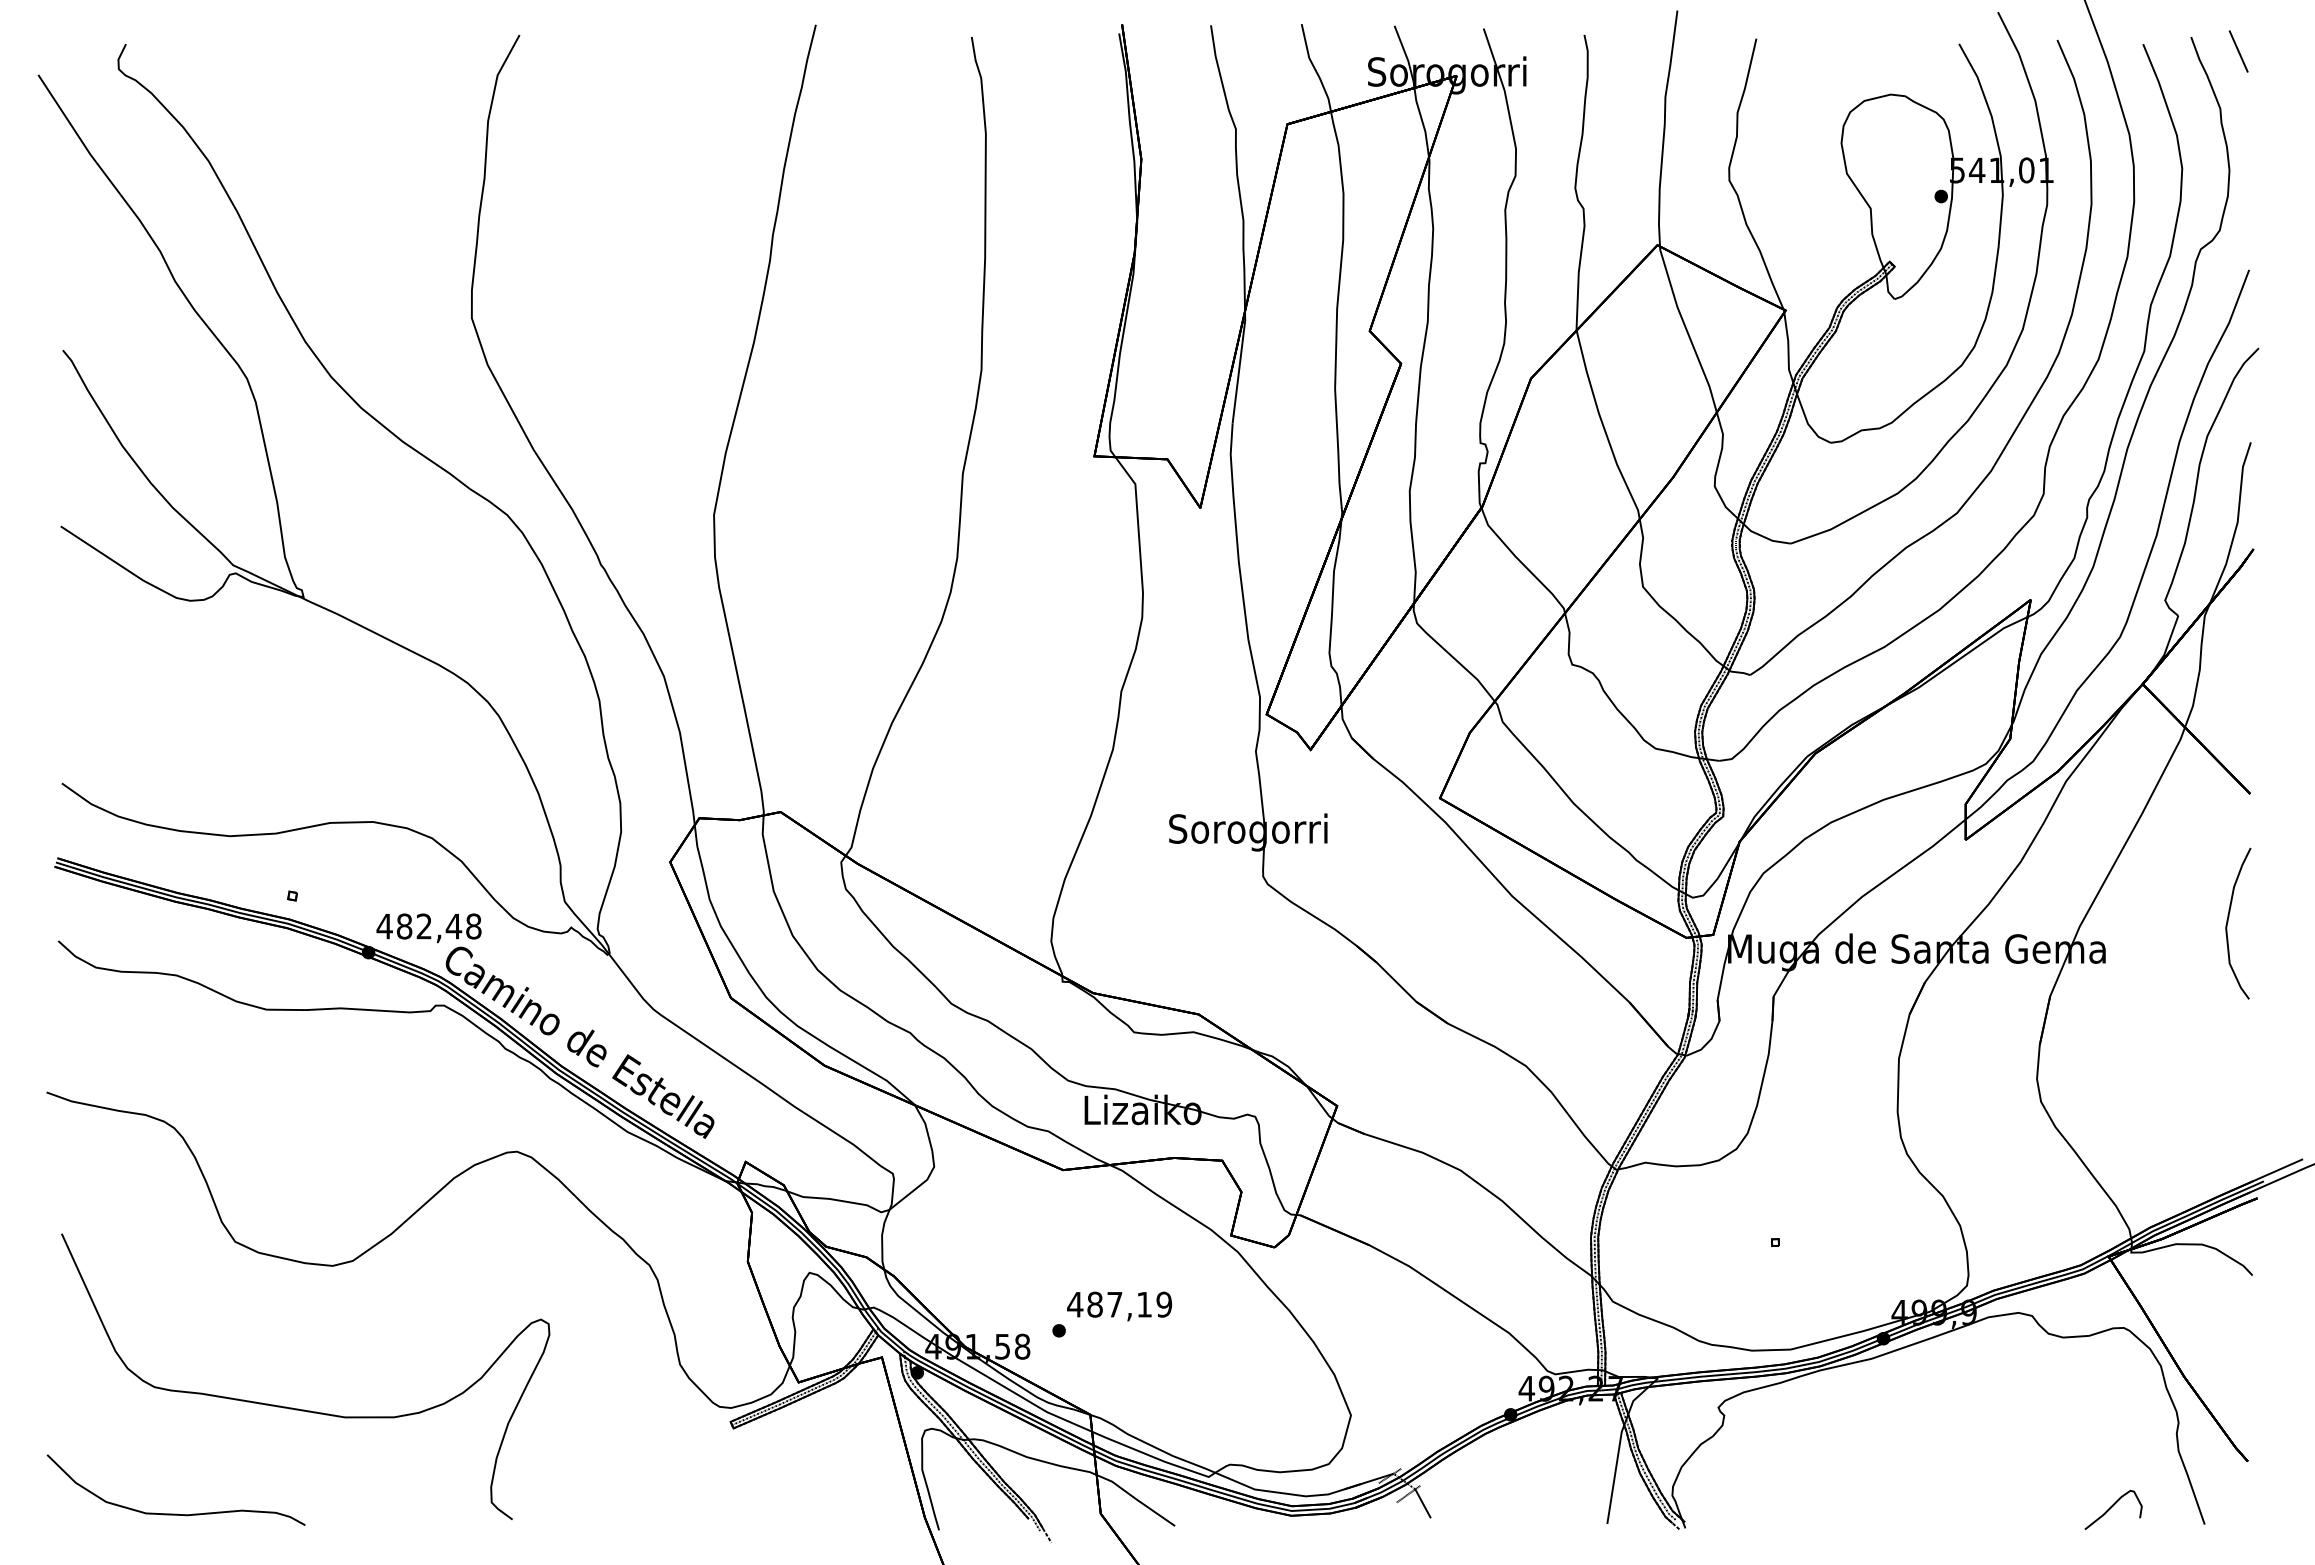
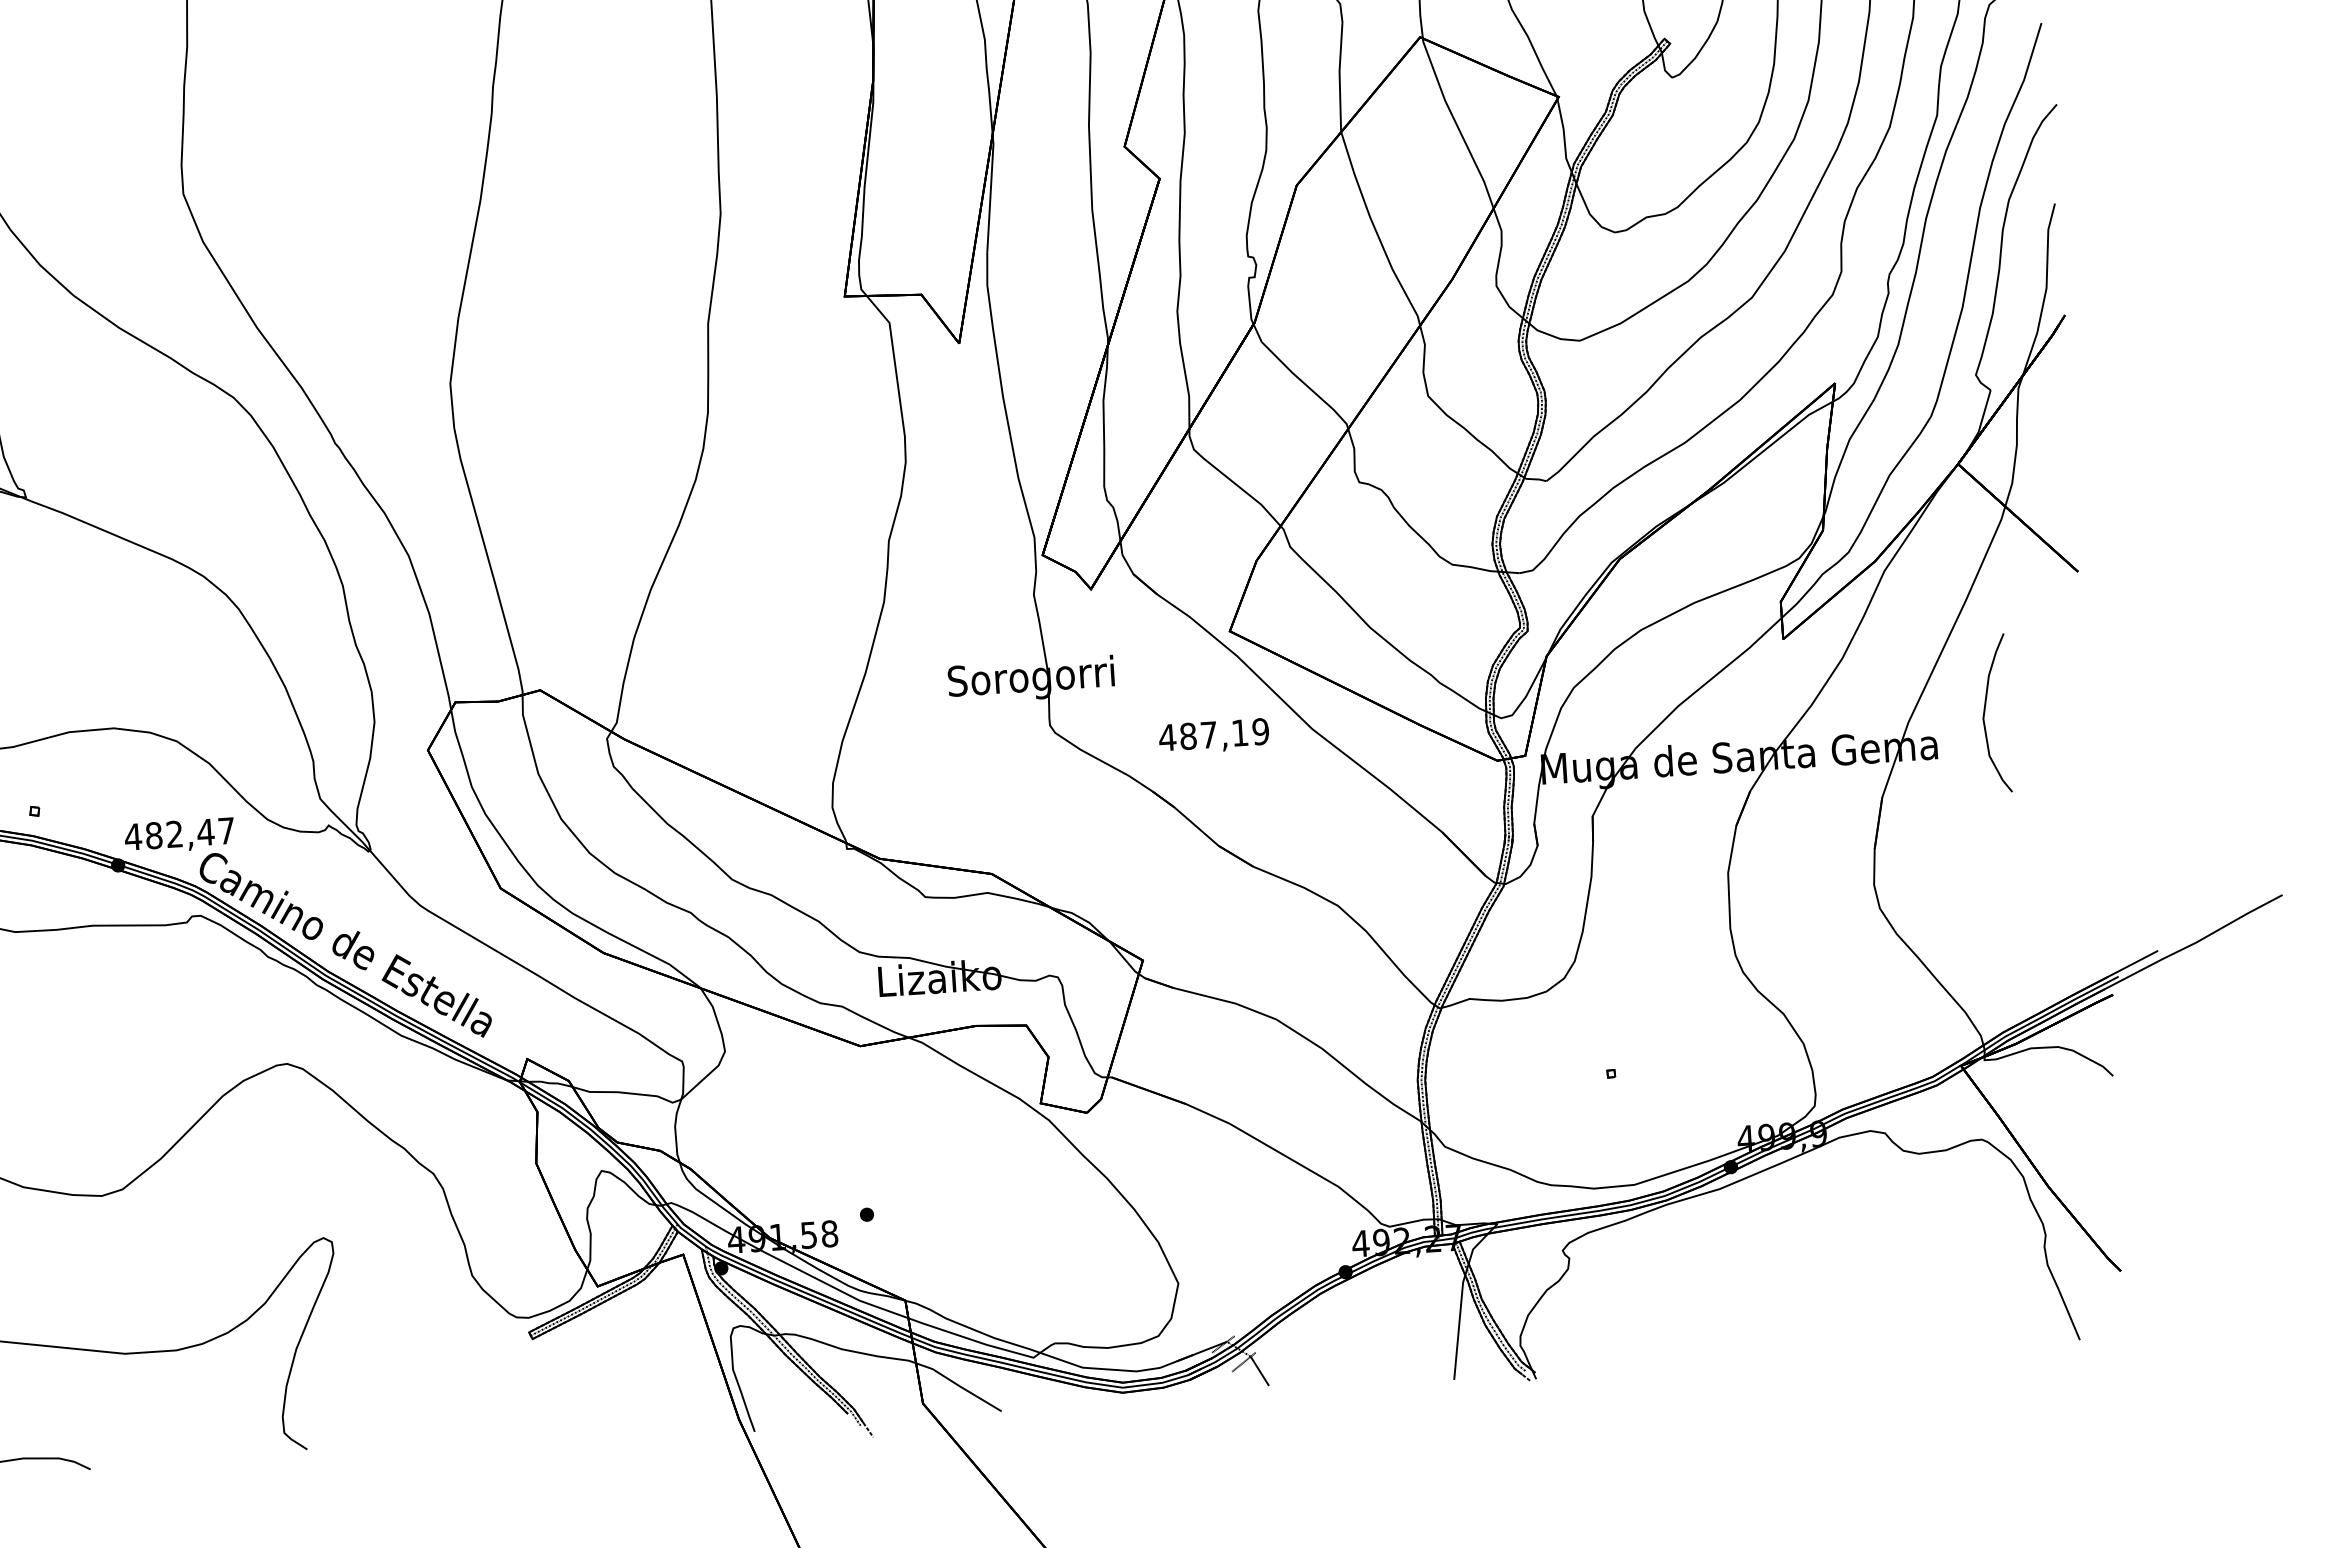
curve: (2228, 922) -> (1985, 713), moved
text: (473, 926) -> (226, 830), 482,48 -> 482,47
text: (1119, 1306) -> (1214, 736), moved
curve: (2112, 1507) -> (1982, 1328), removed

